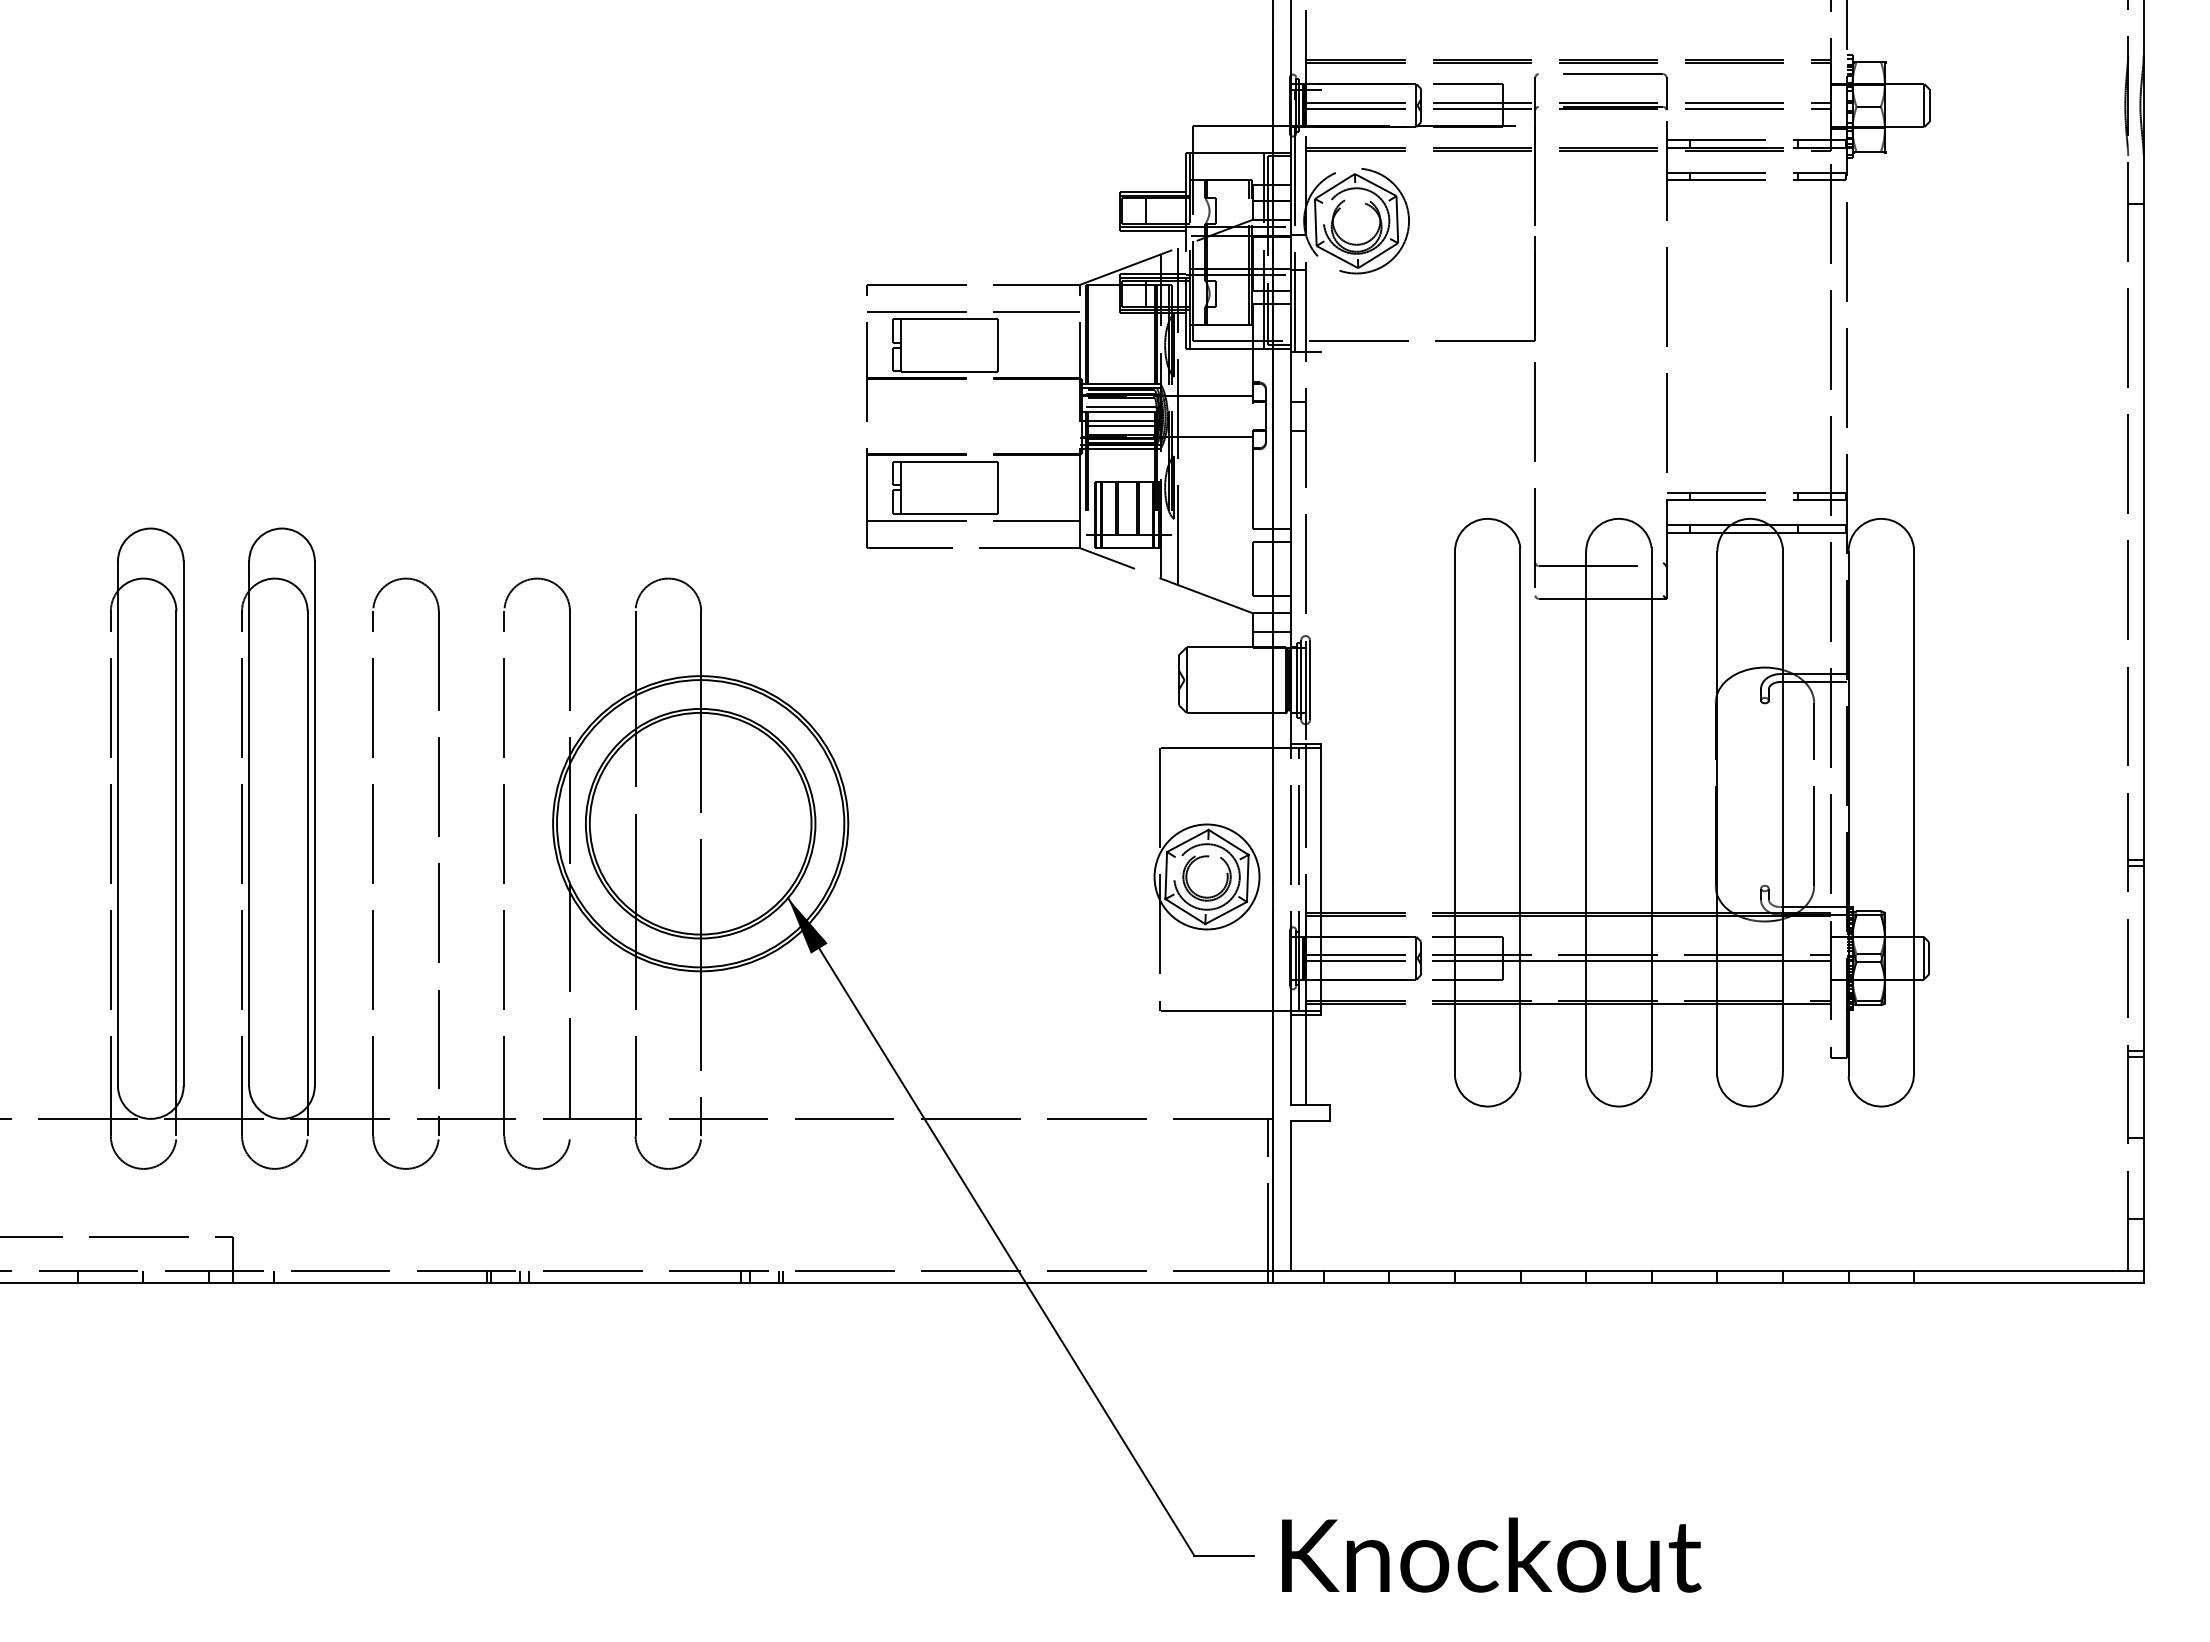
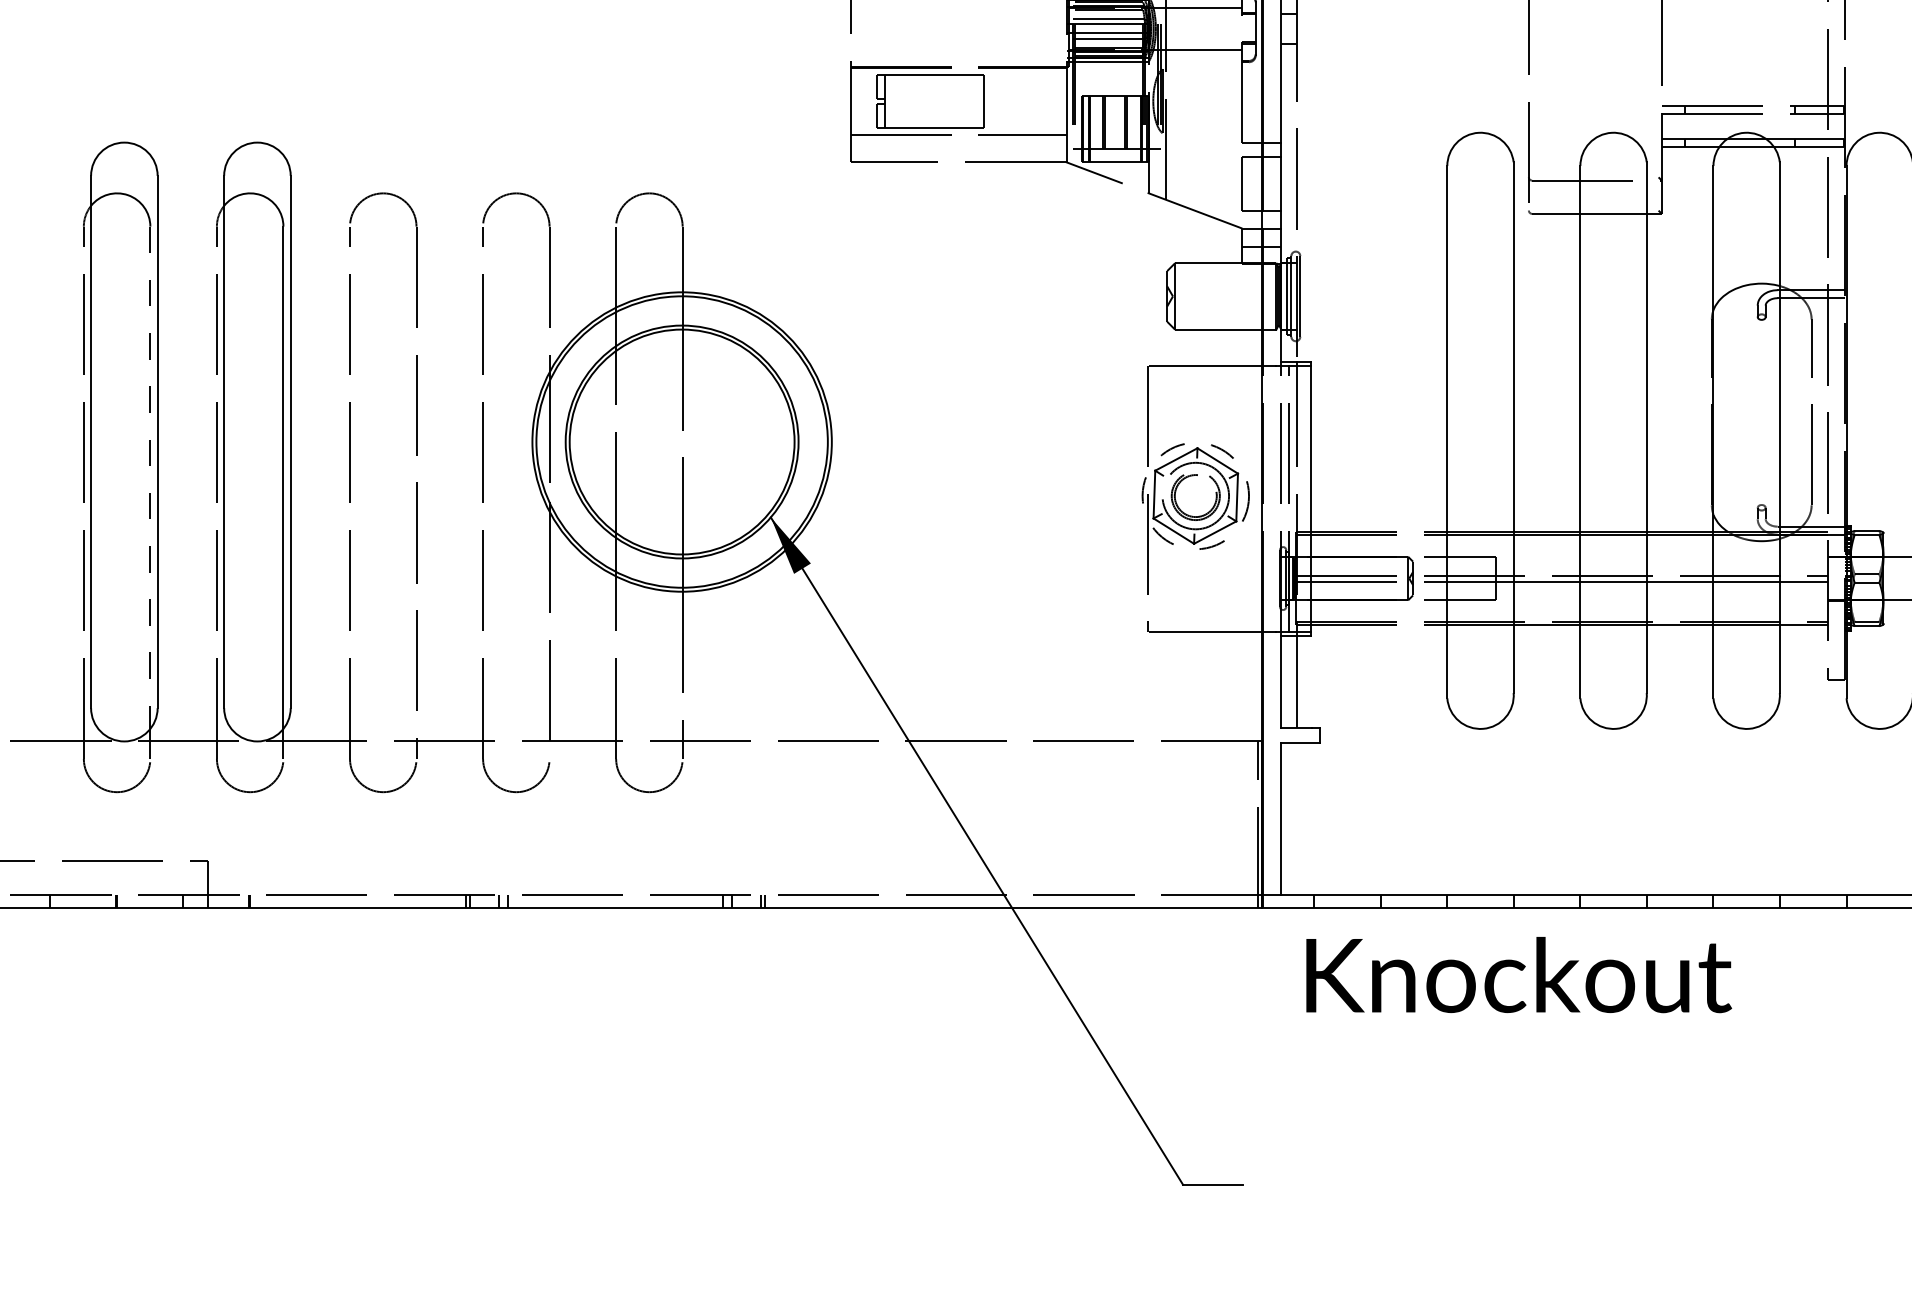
line: (176, 858) -> (150, 477), solid -> dashed
circle: (1206, 876) -> (1195, 495), solid -> dashed
text: (1491, 1554) -> (1518, 974), moved

